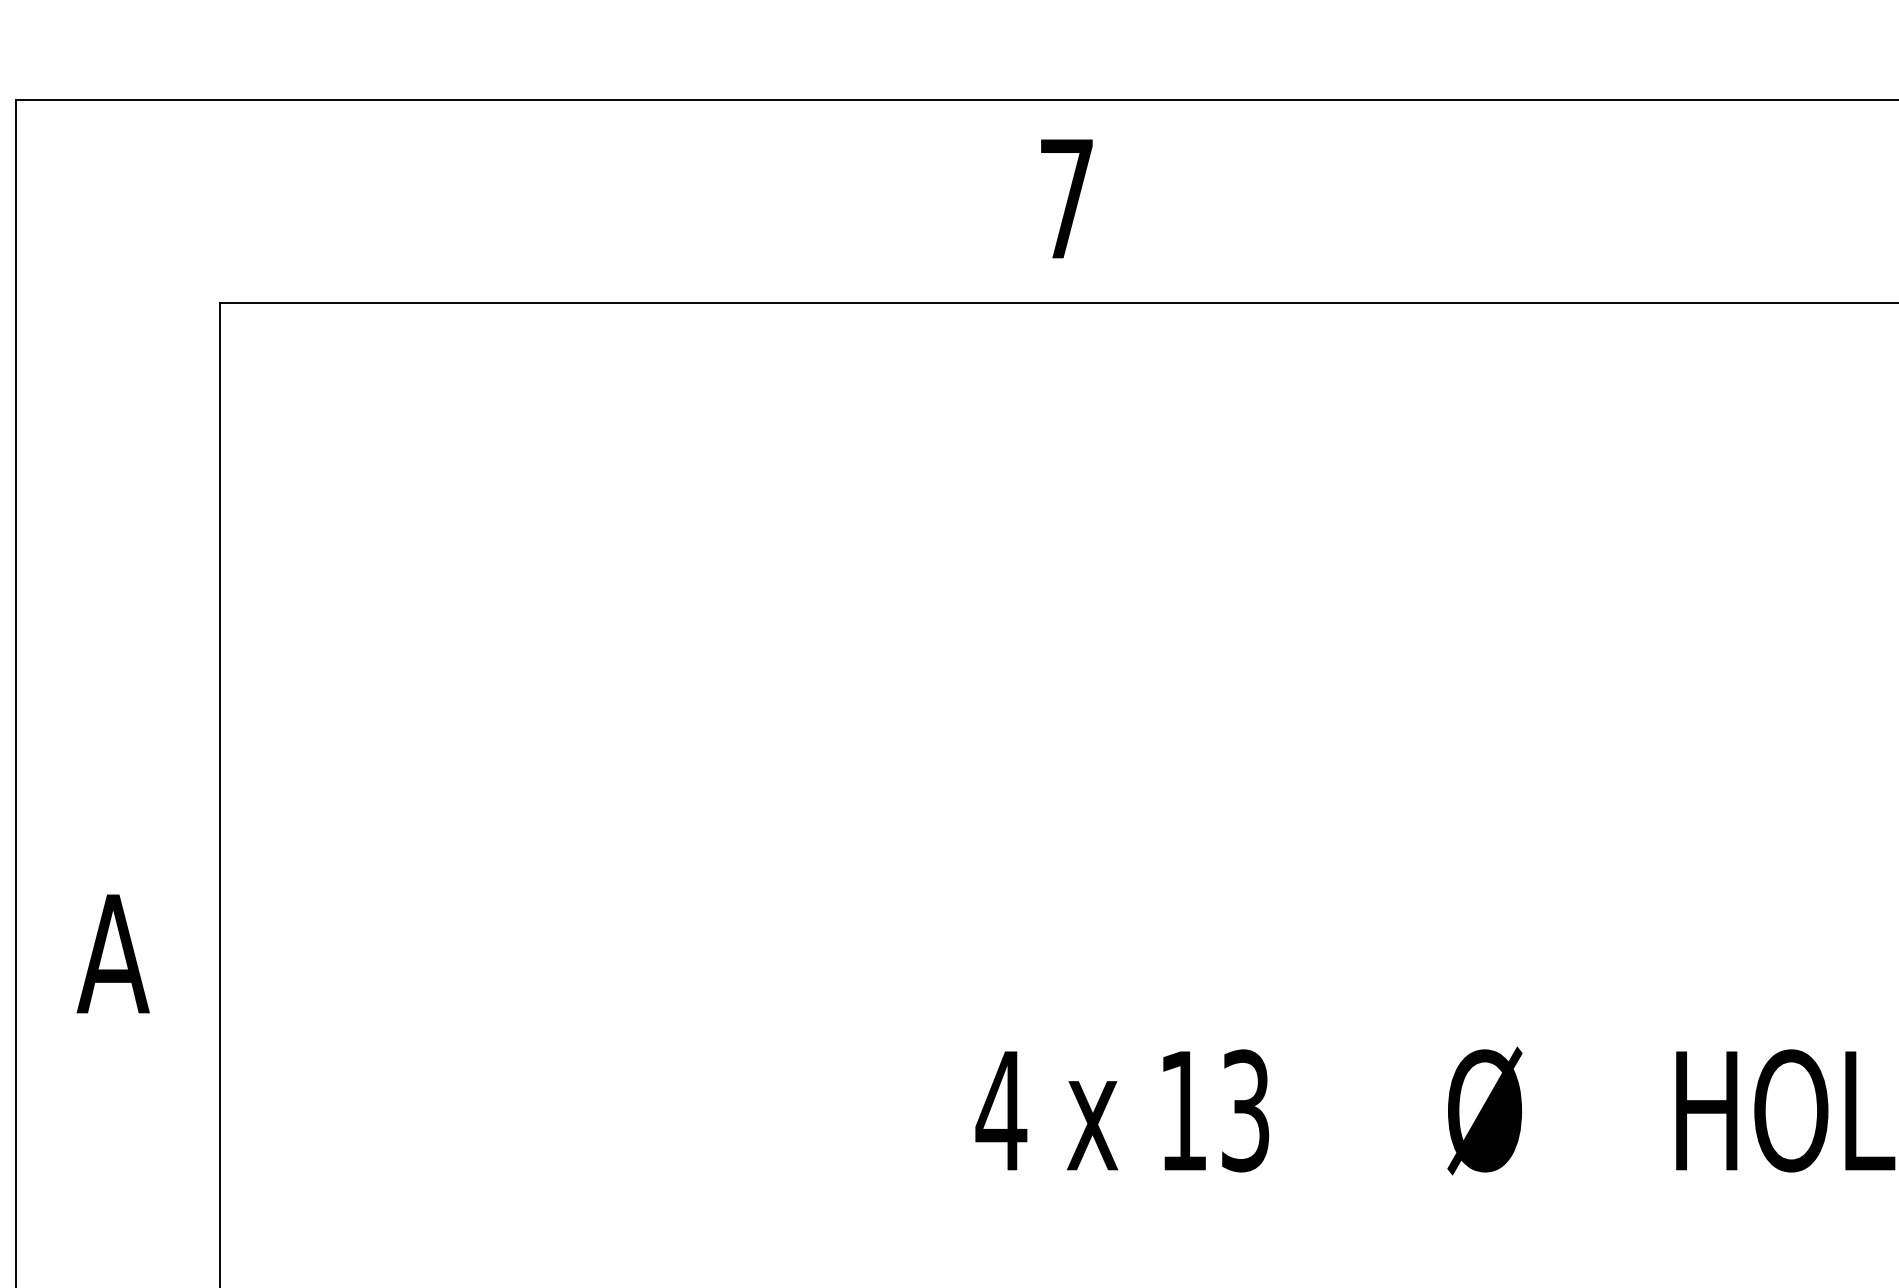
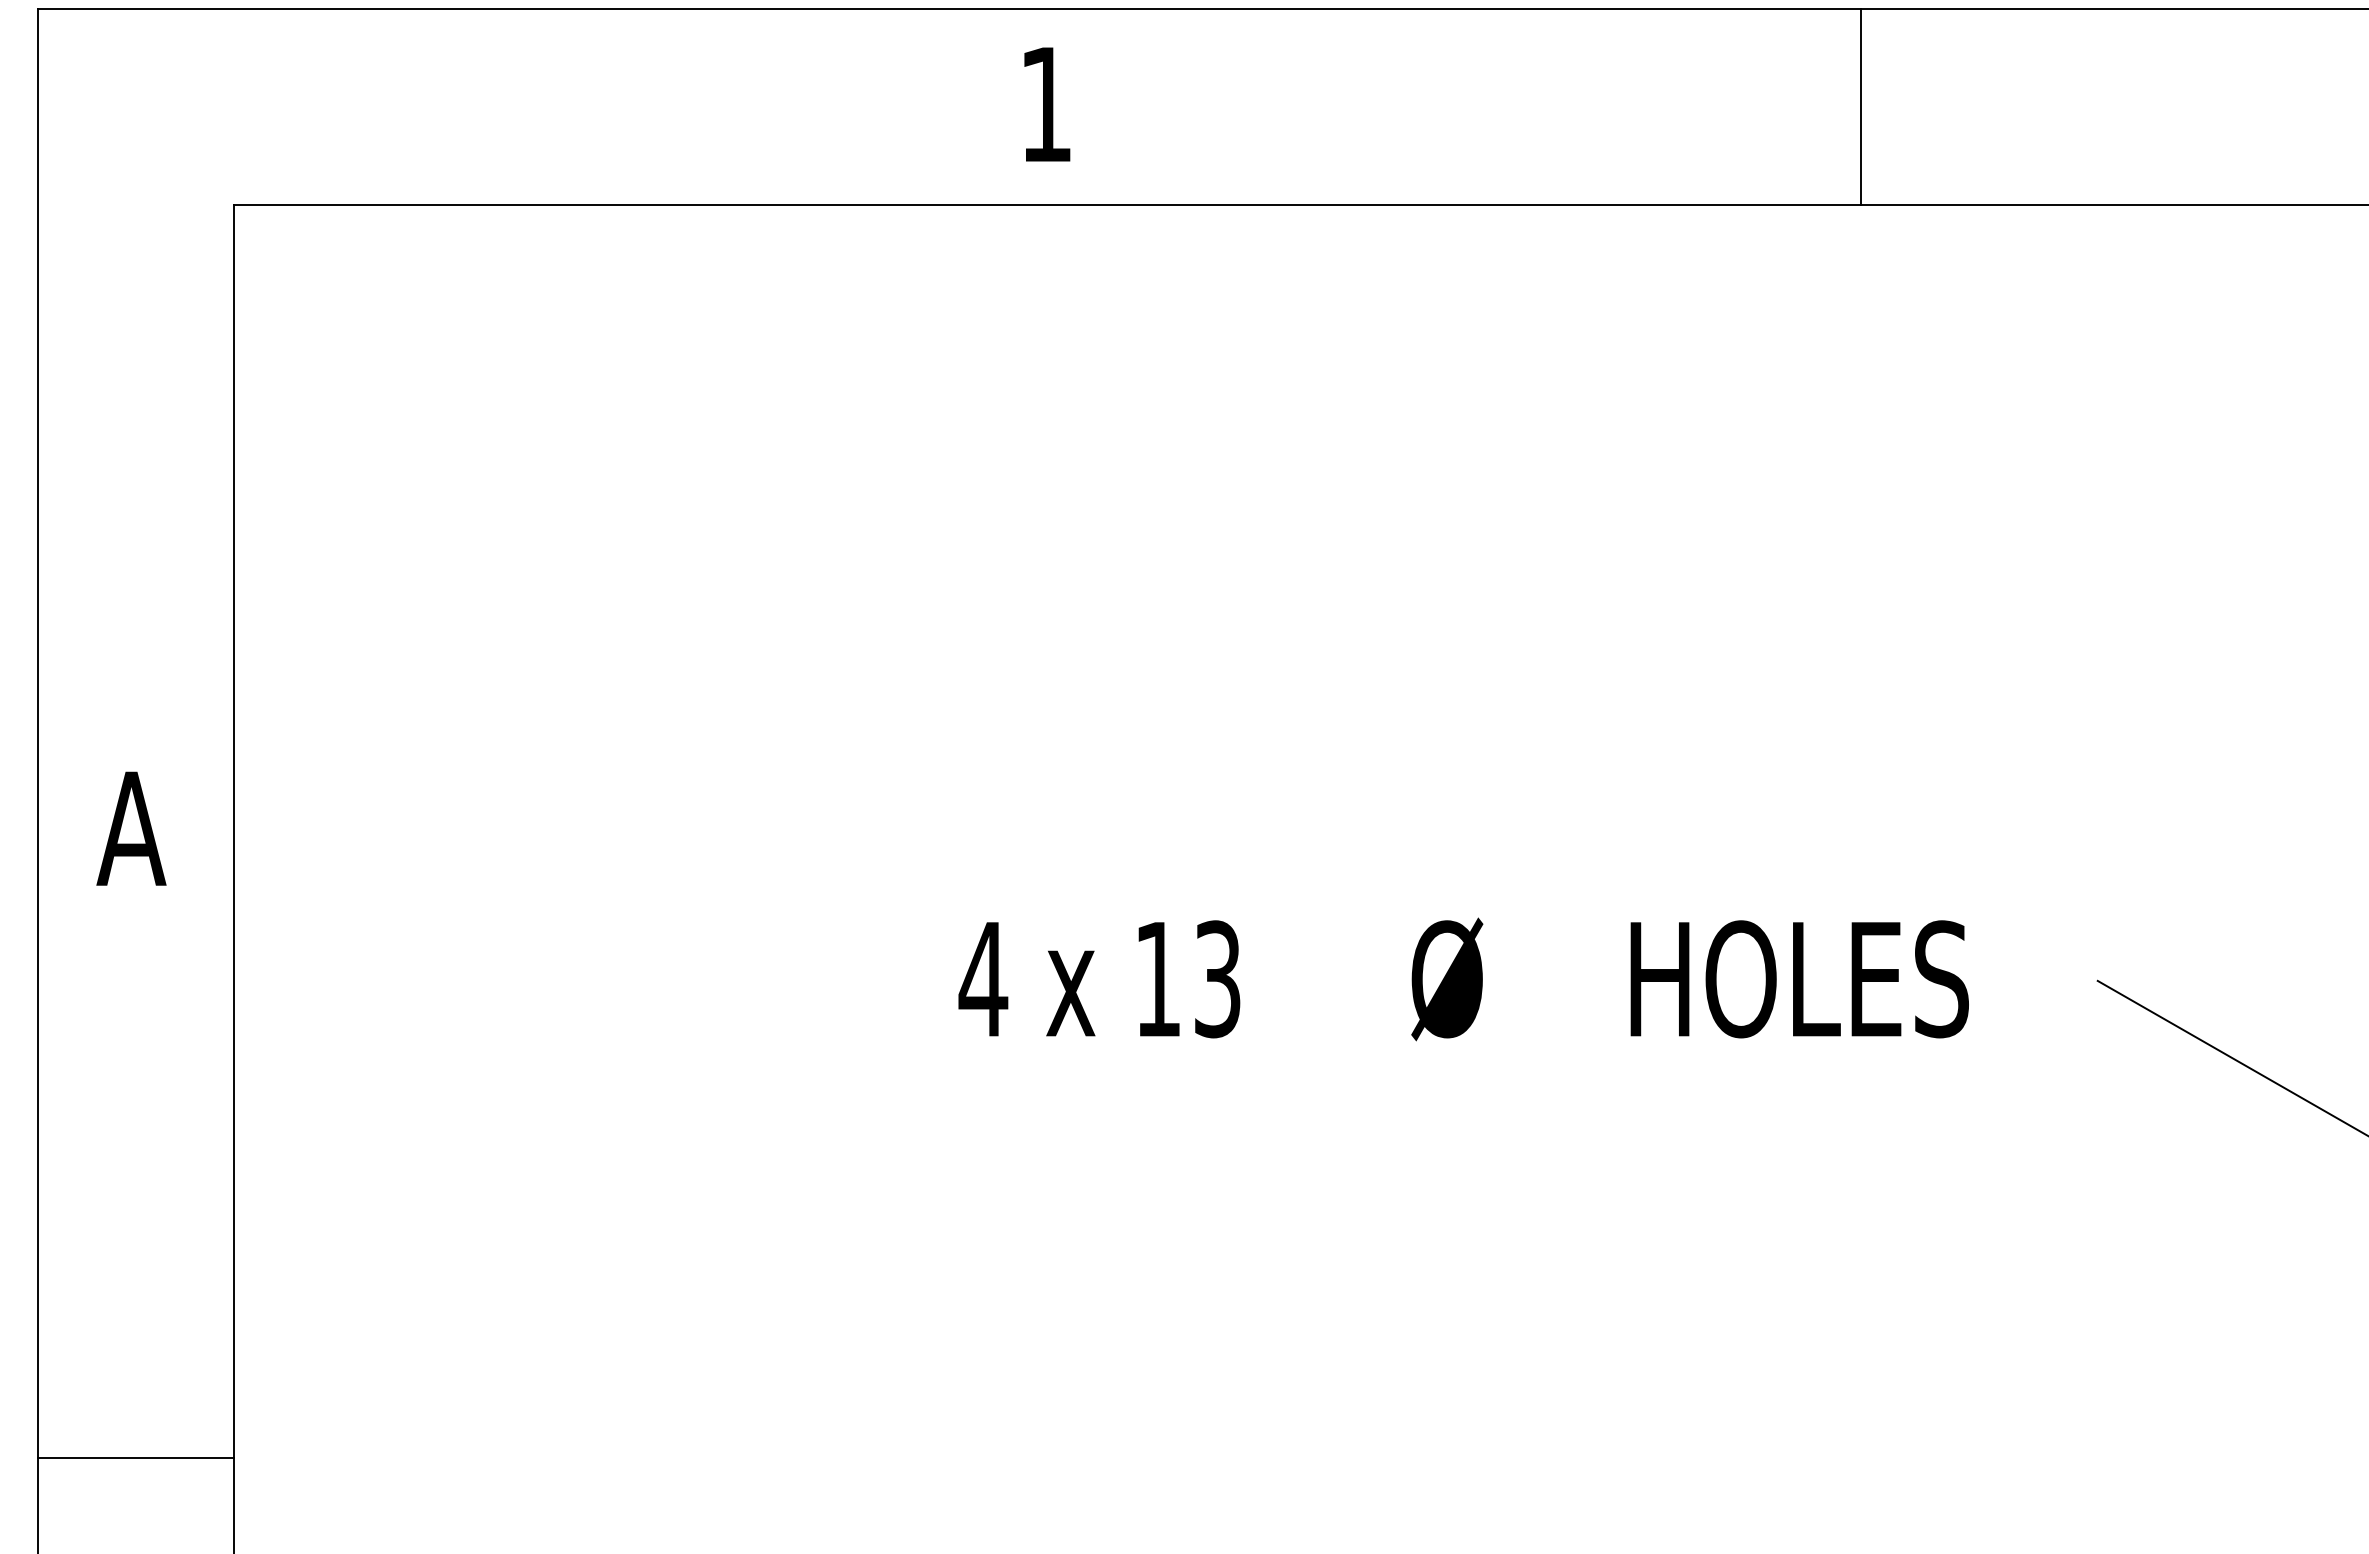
text: (1066, 198) -> (1045, 104), 7 -> 1

